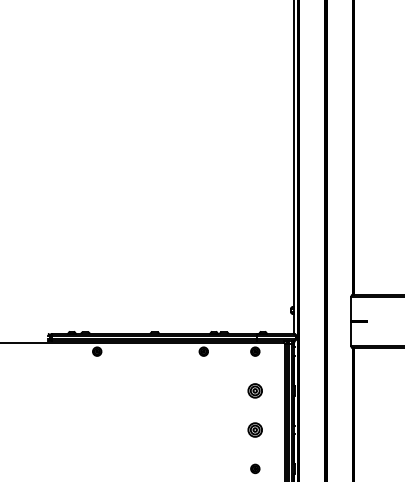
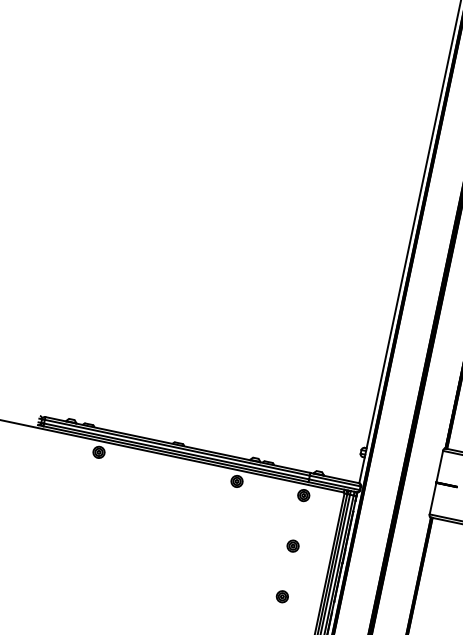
part: (255, 390) -> (293, 545), size x0.62
part: (255, 429) -> (282, 596), size x0.62

